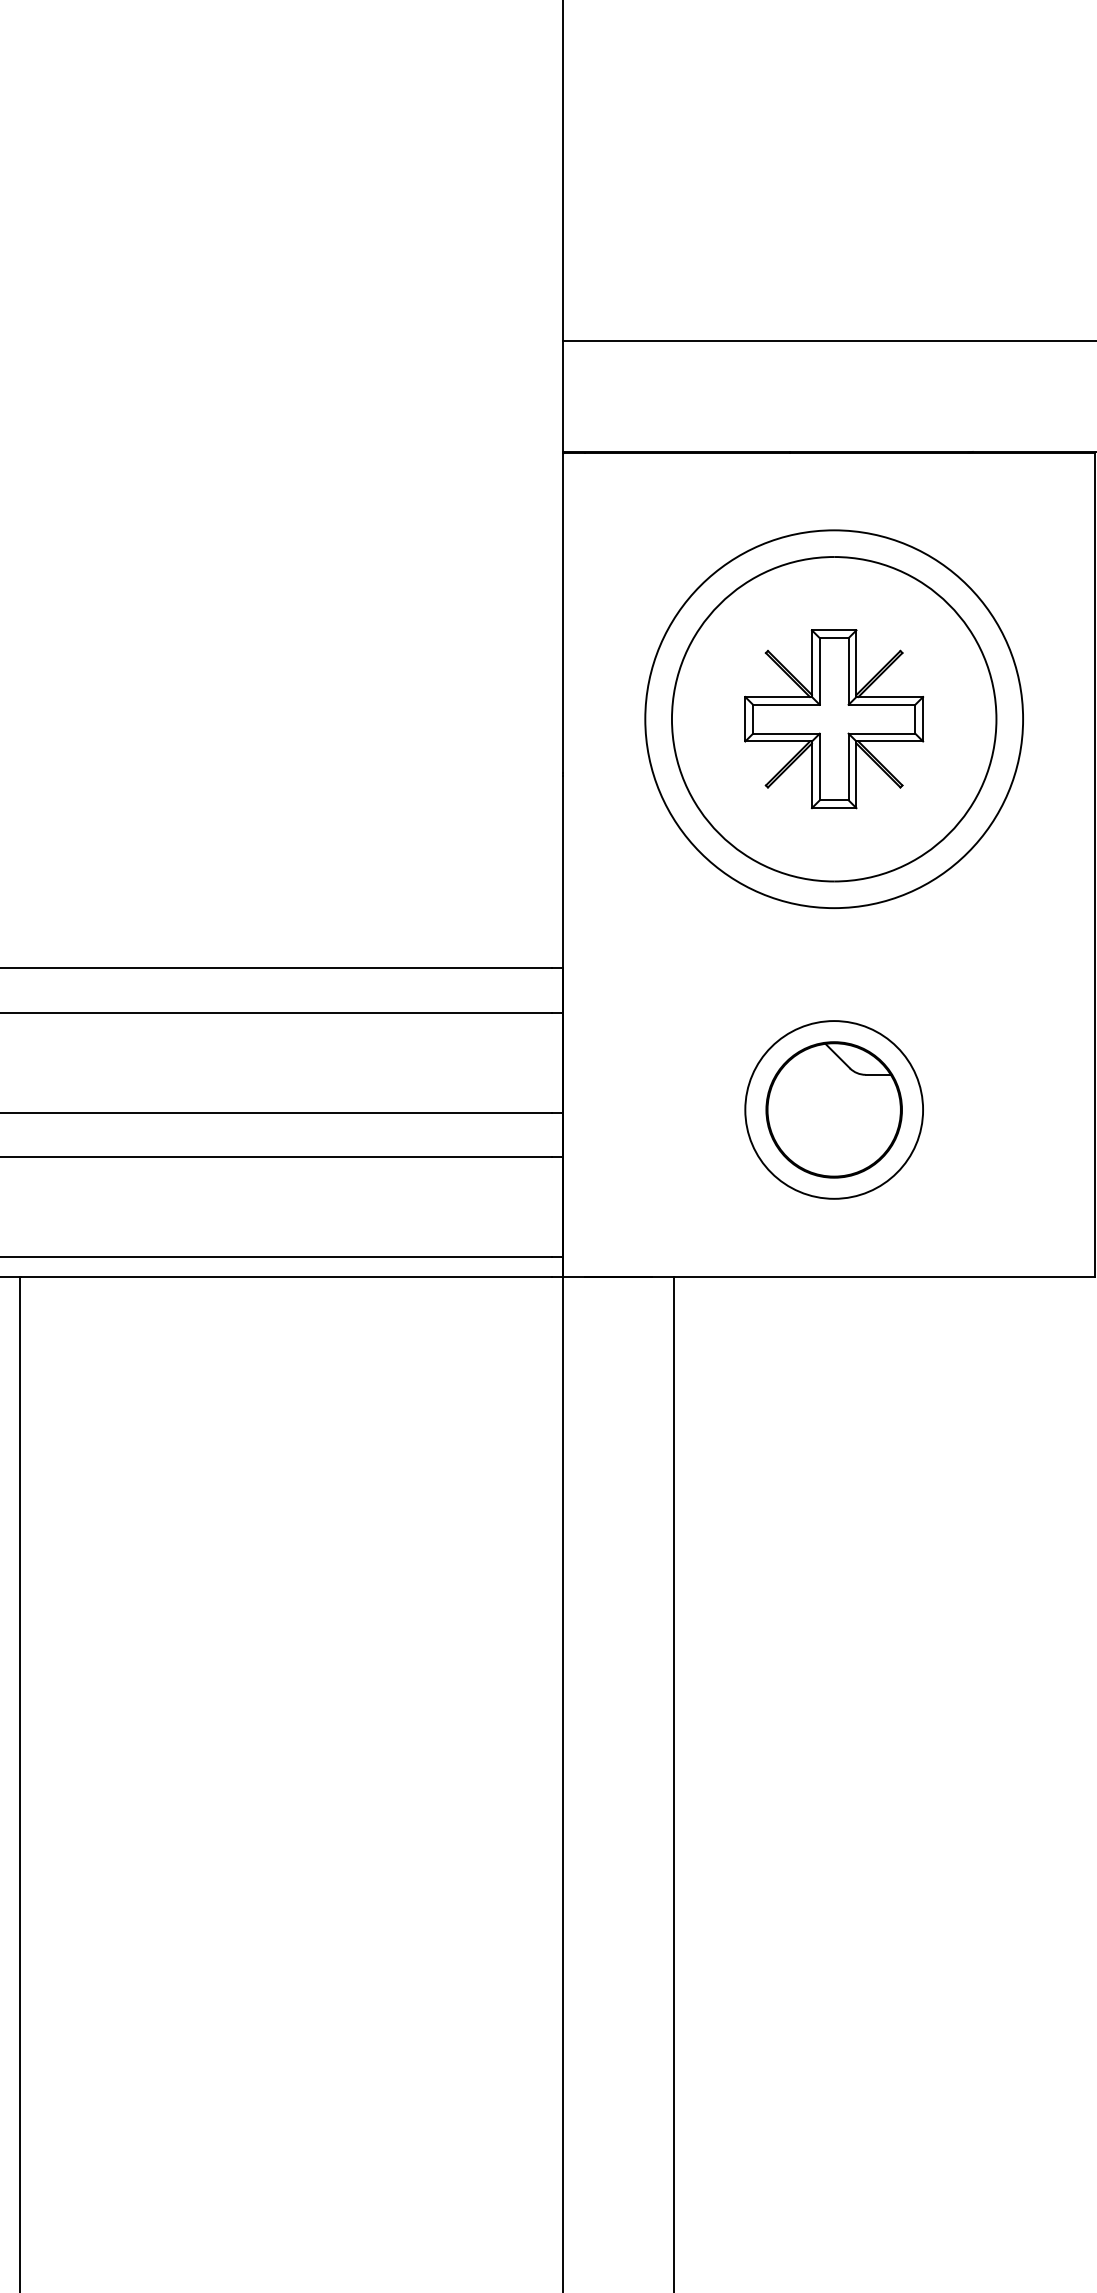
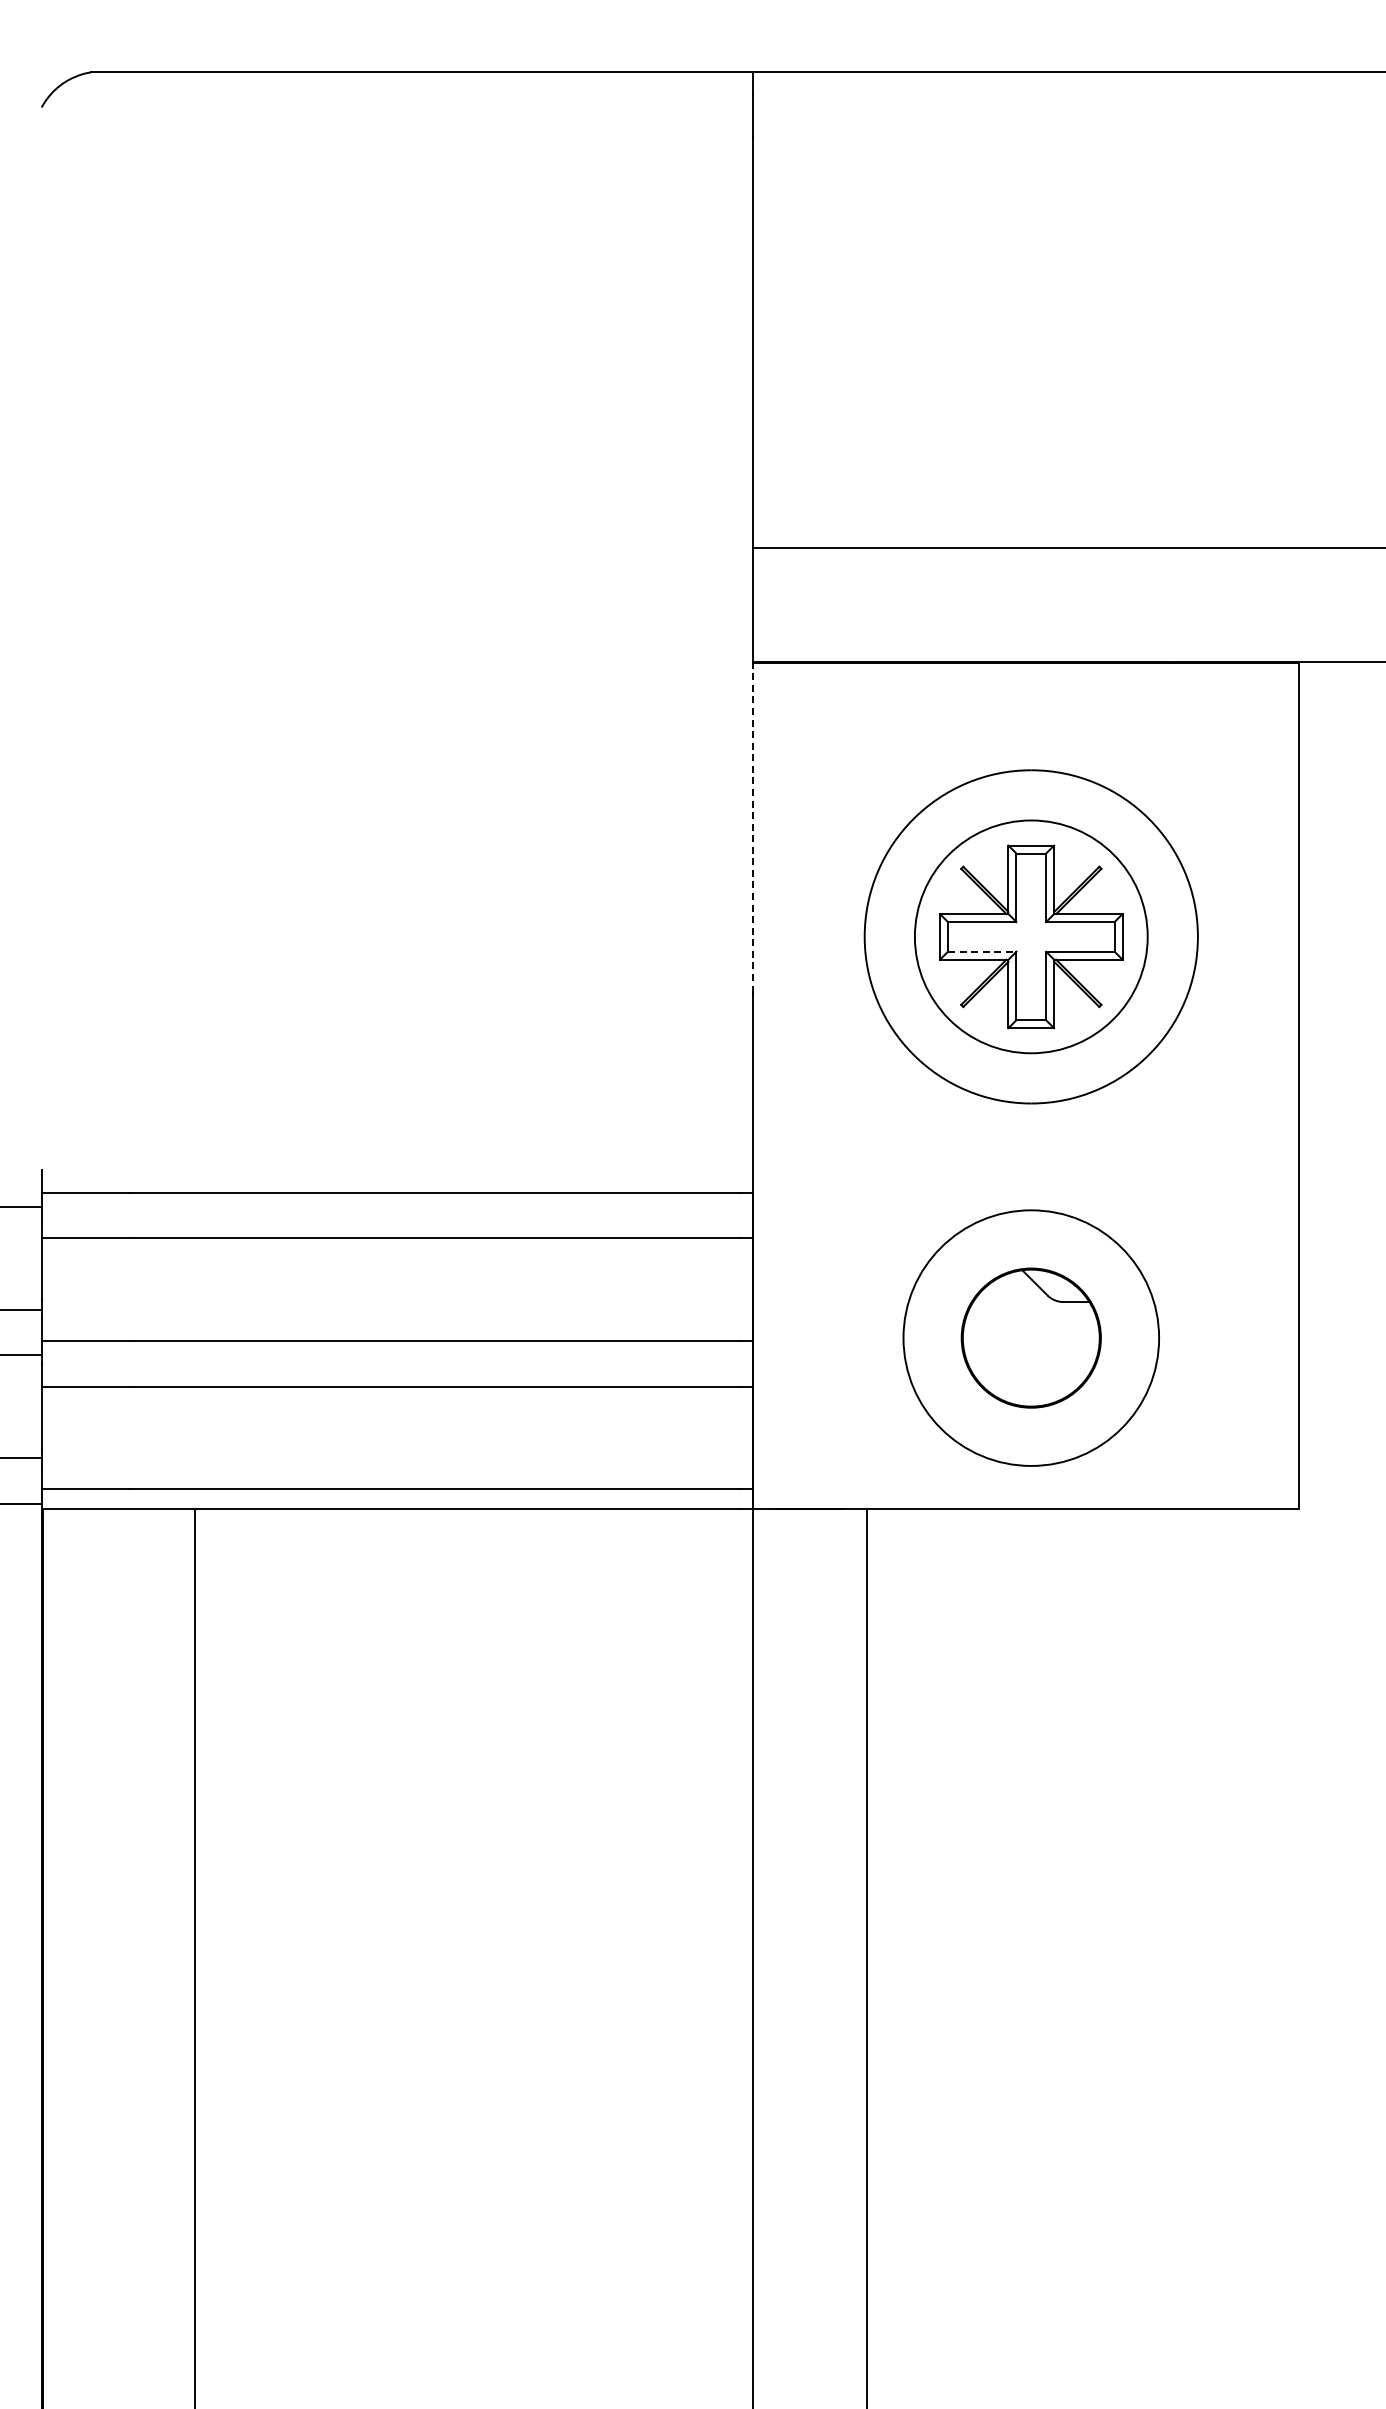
line: (562, 612) -> (752, 827), solid -> dashed
circle: (834, 718) -> (1031, 936), size x0.6
line: (786, 733) -> (982, 951), solid -> dashed
circle: (834, 1109) -> (1031, 1337), size x1.4

